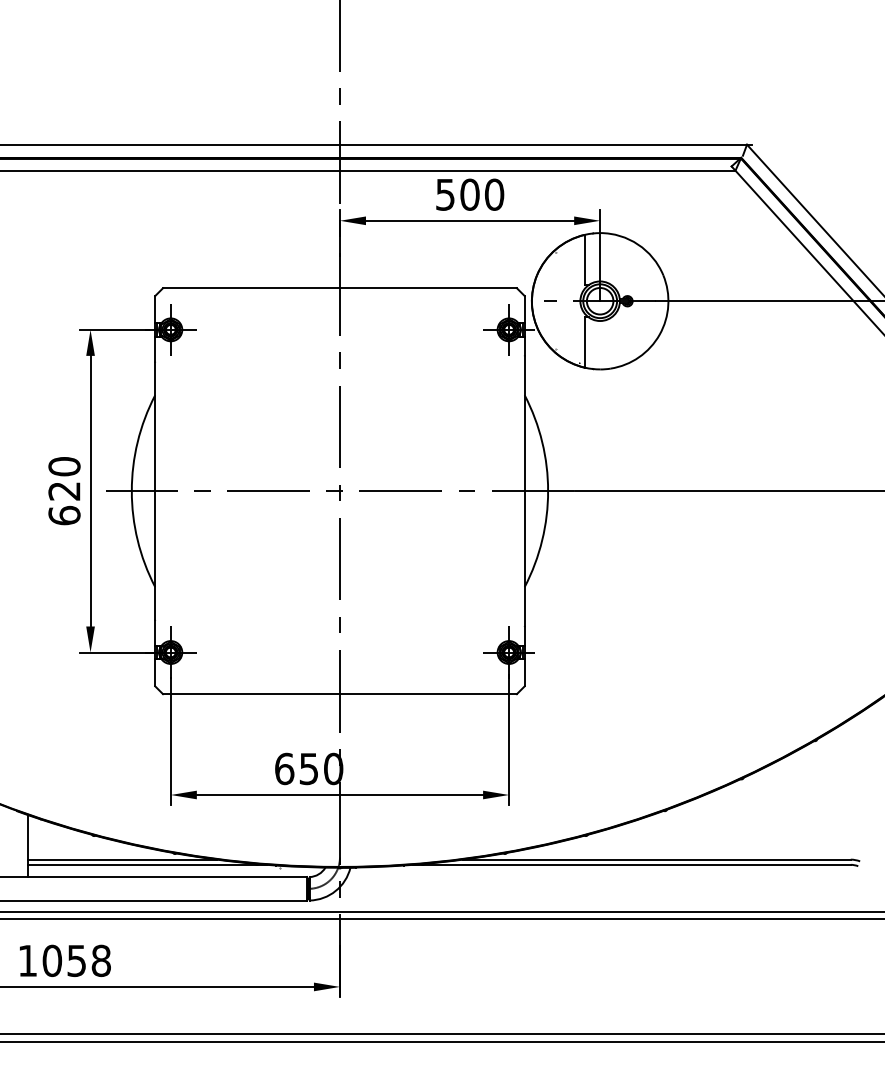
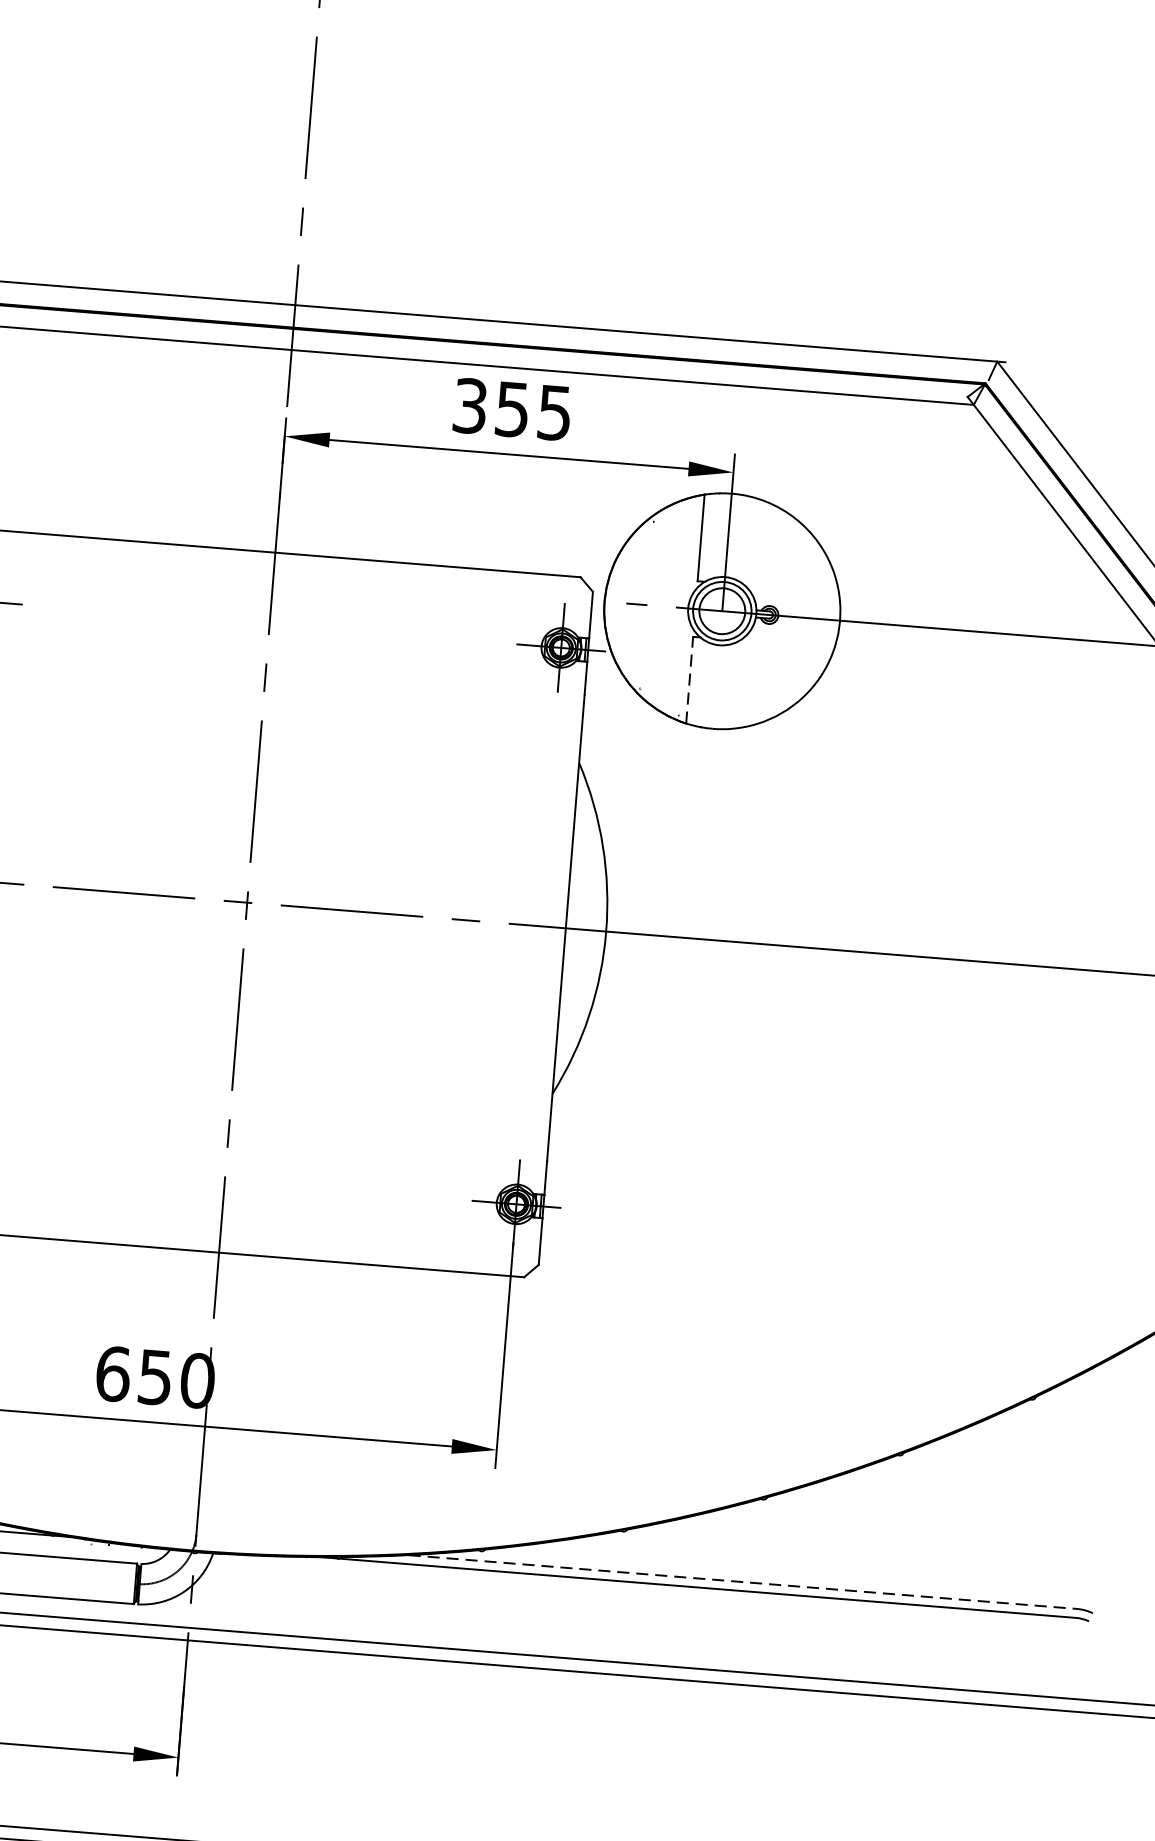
text: (470, 194) -> (513, 409), 500 -> 355
line: (584, 342) -> (689, 680), solid -> dashed
line: (656, 859) -> (742, 1581), solid -> dashed

